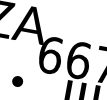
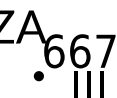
part: (17, 81) -> (38, 76), moved

